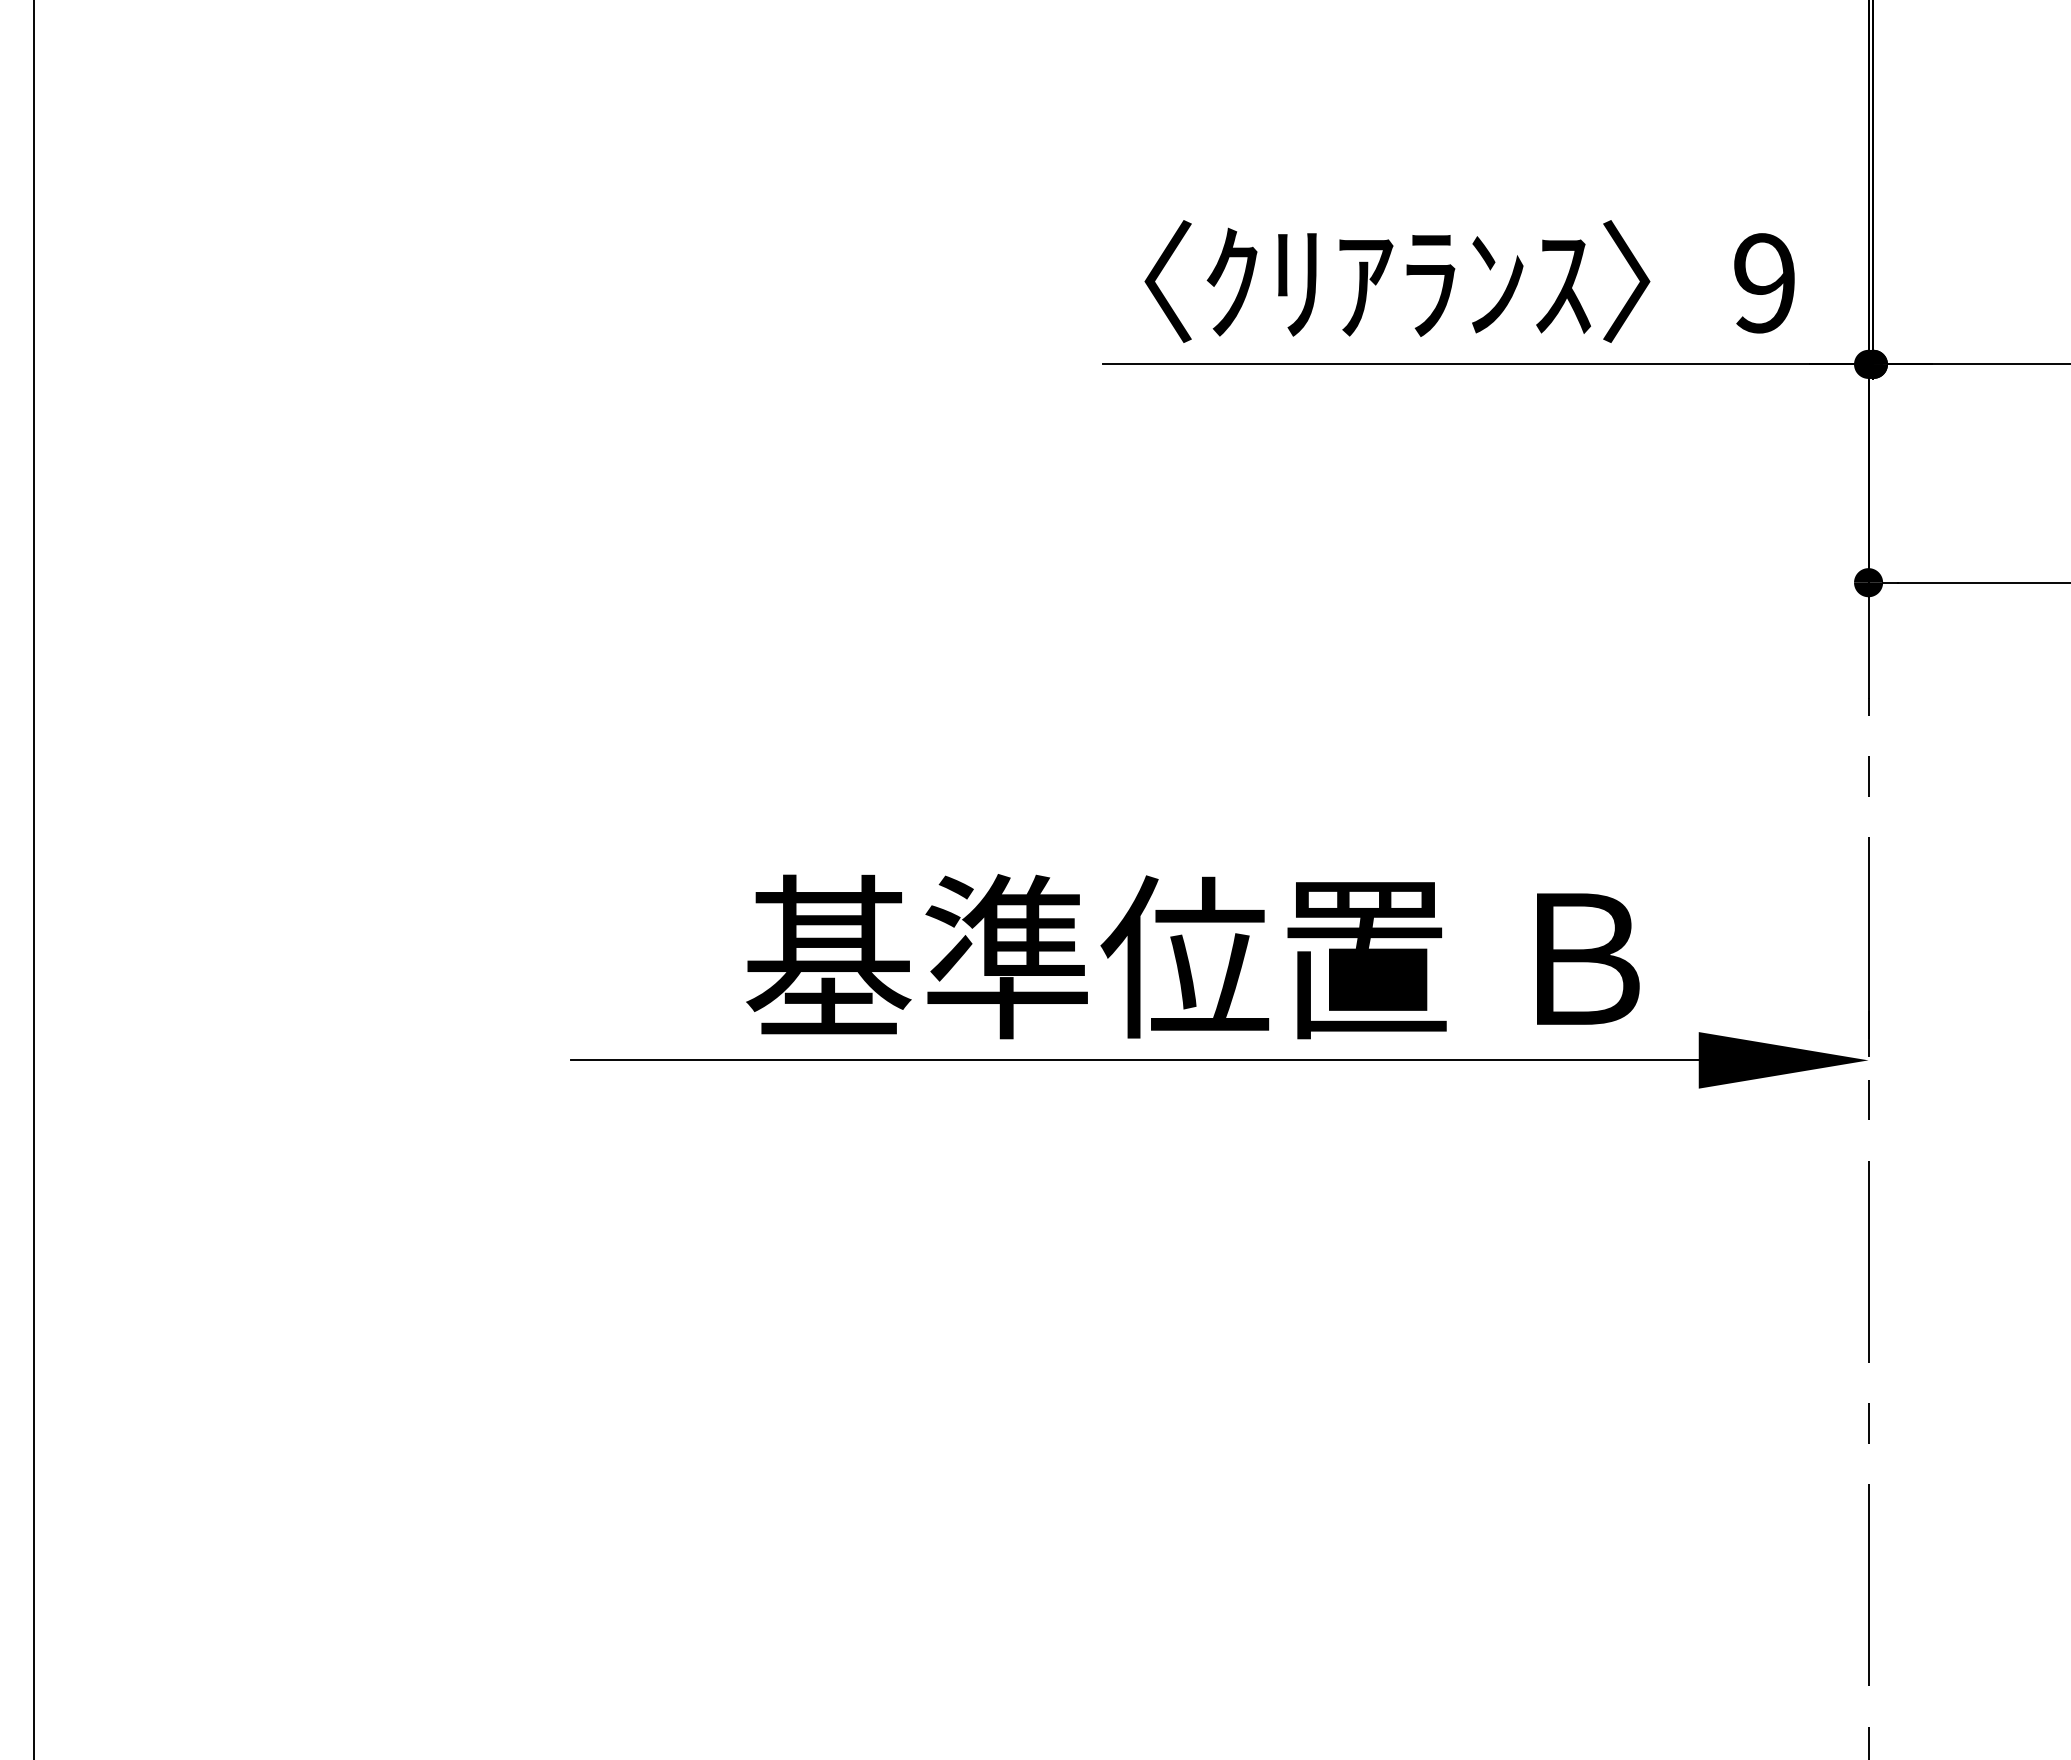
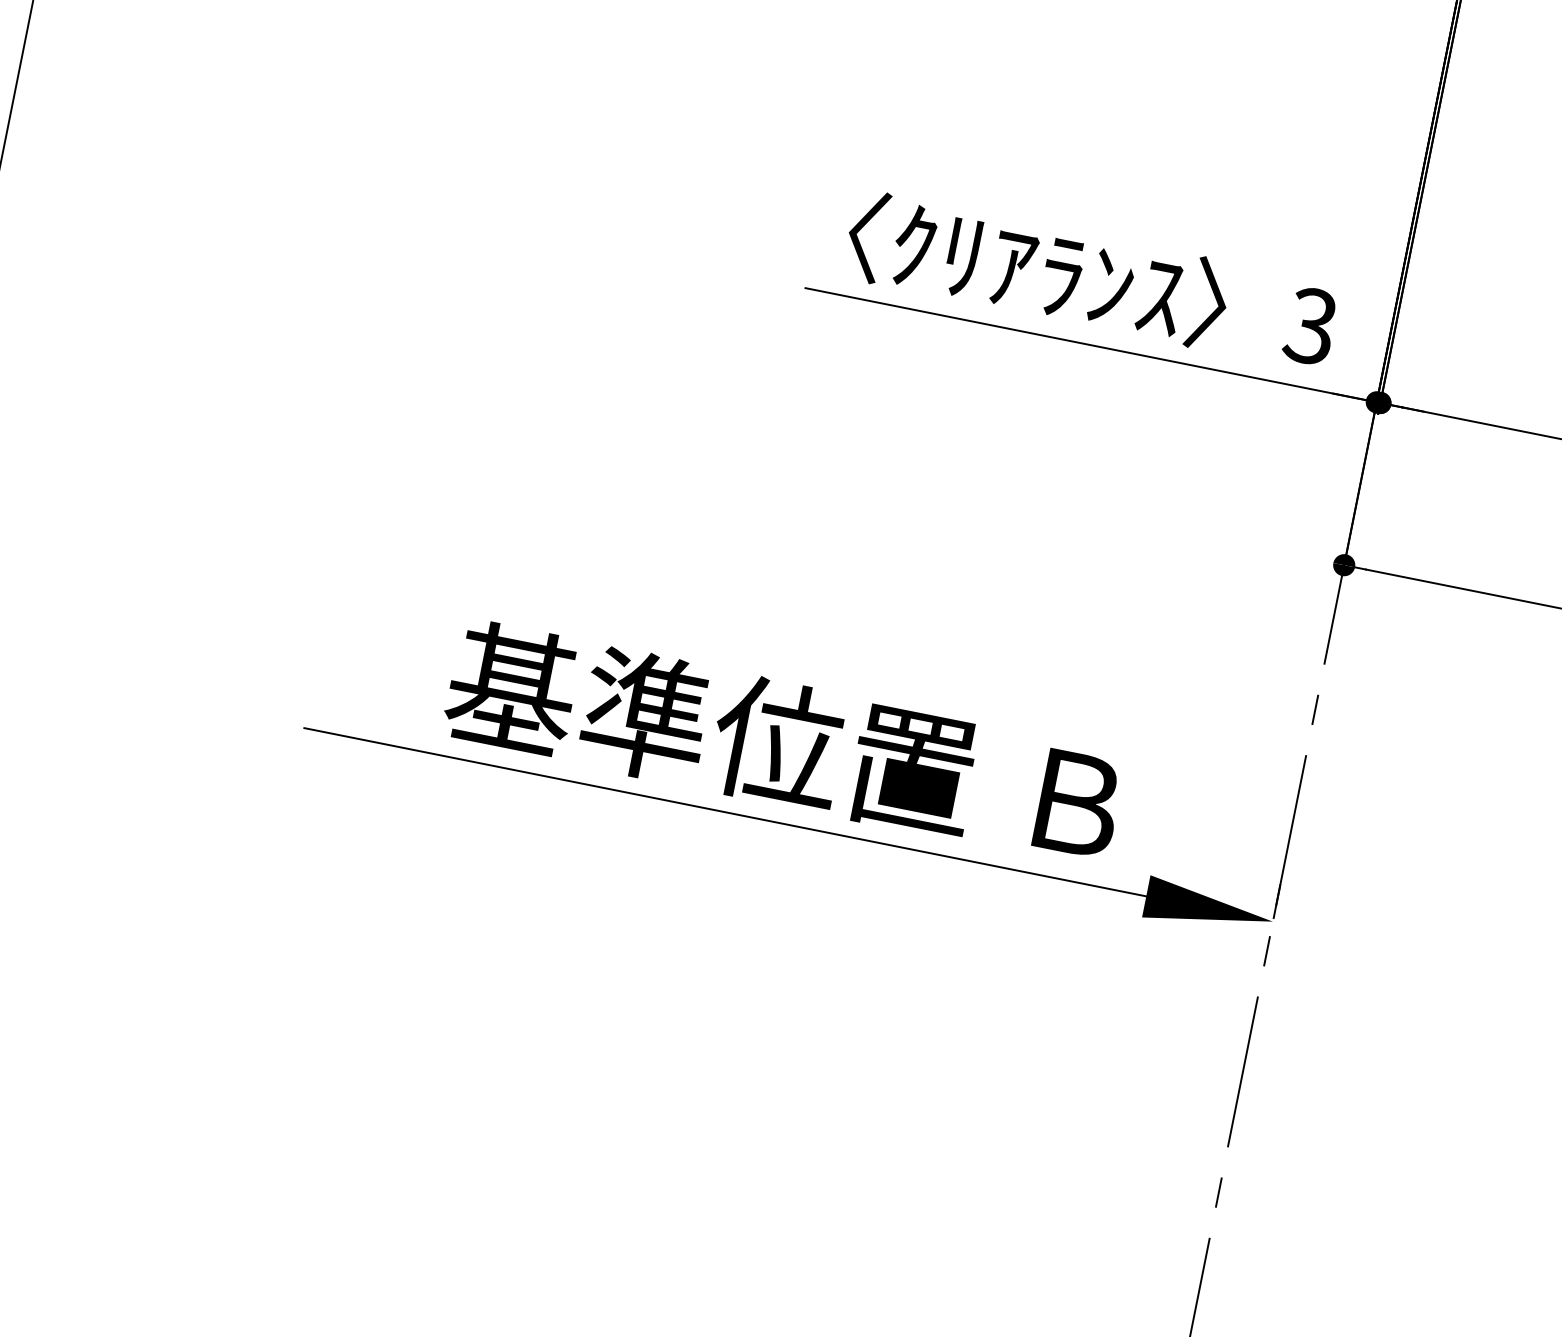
text: (1763, 283) -> (1310, 326), 9 -> 3

